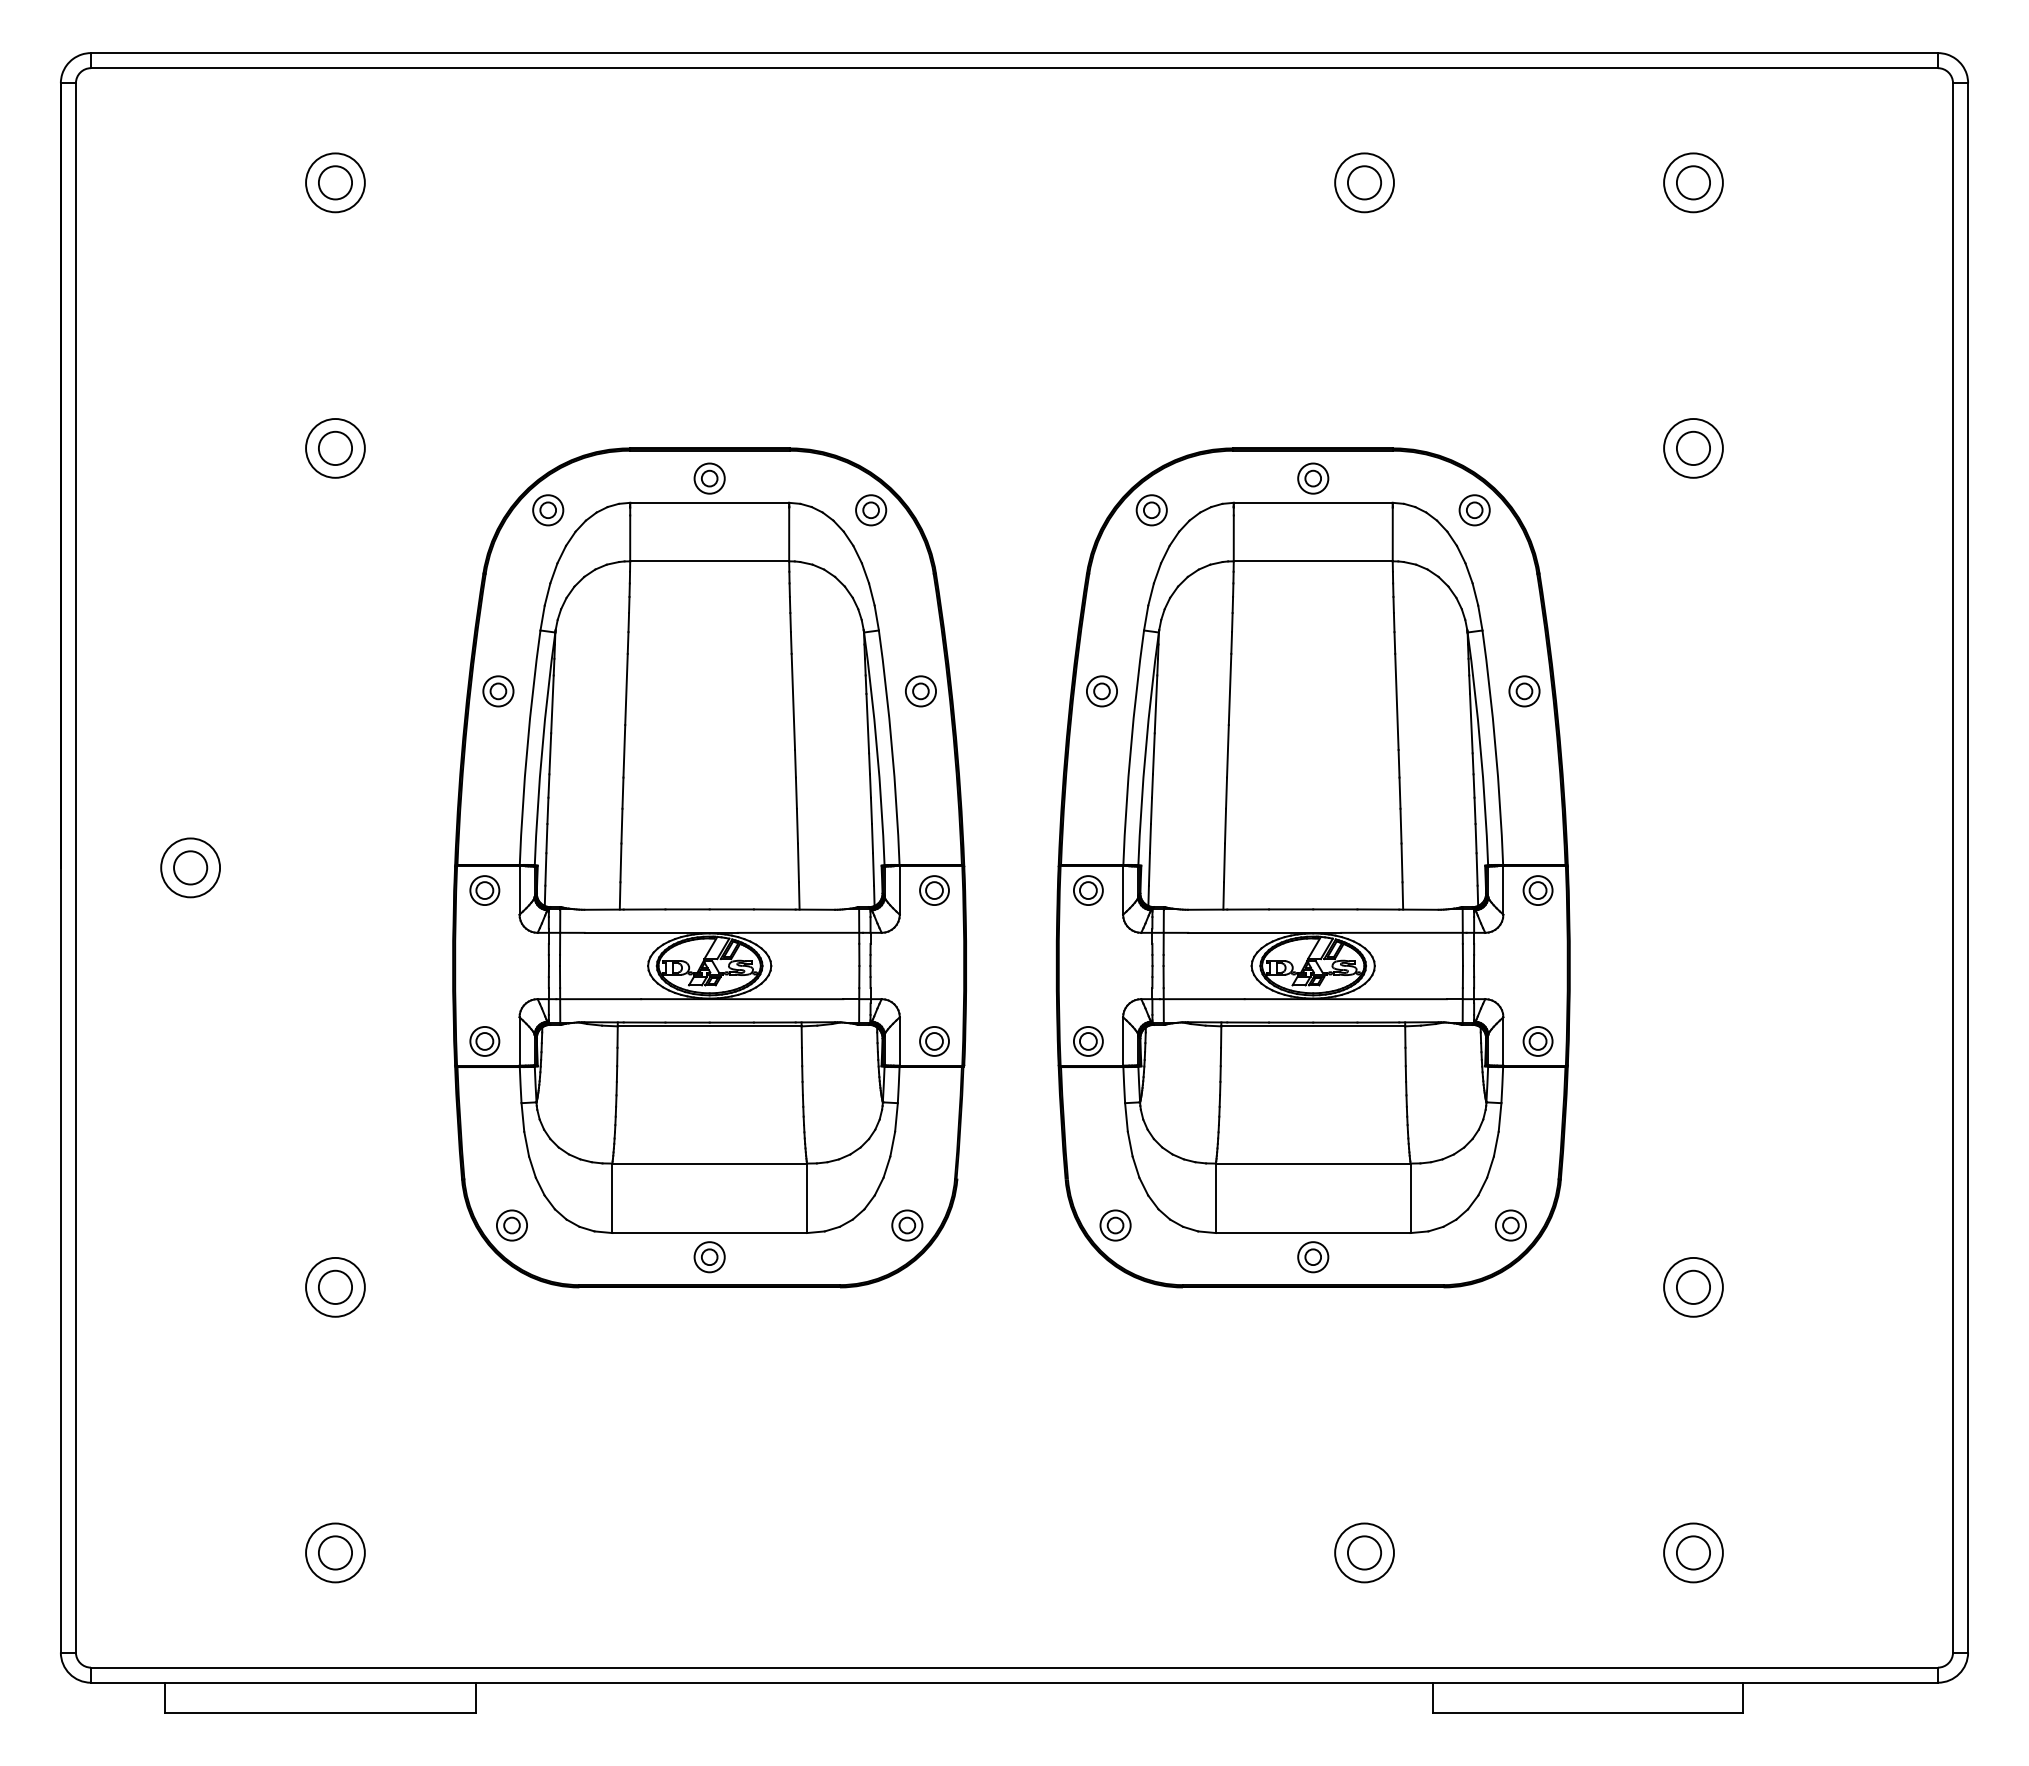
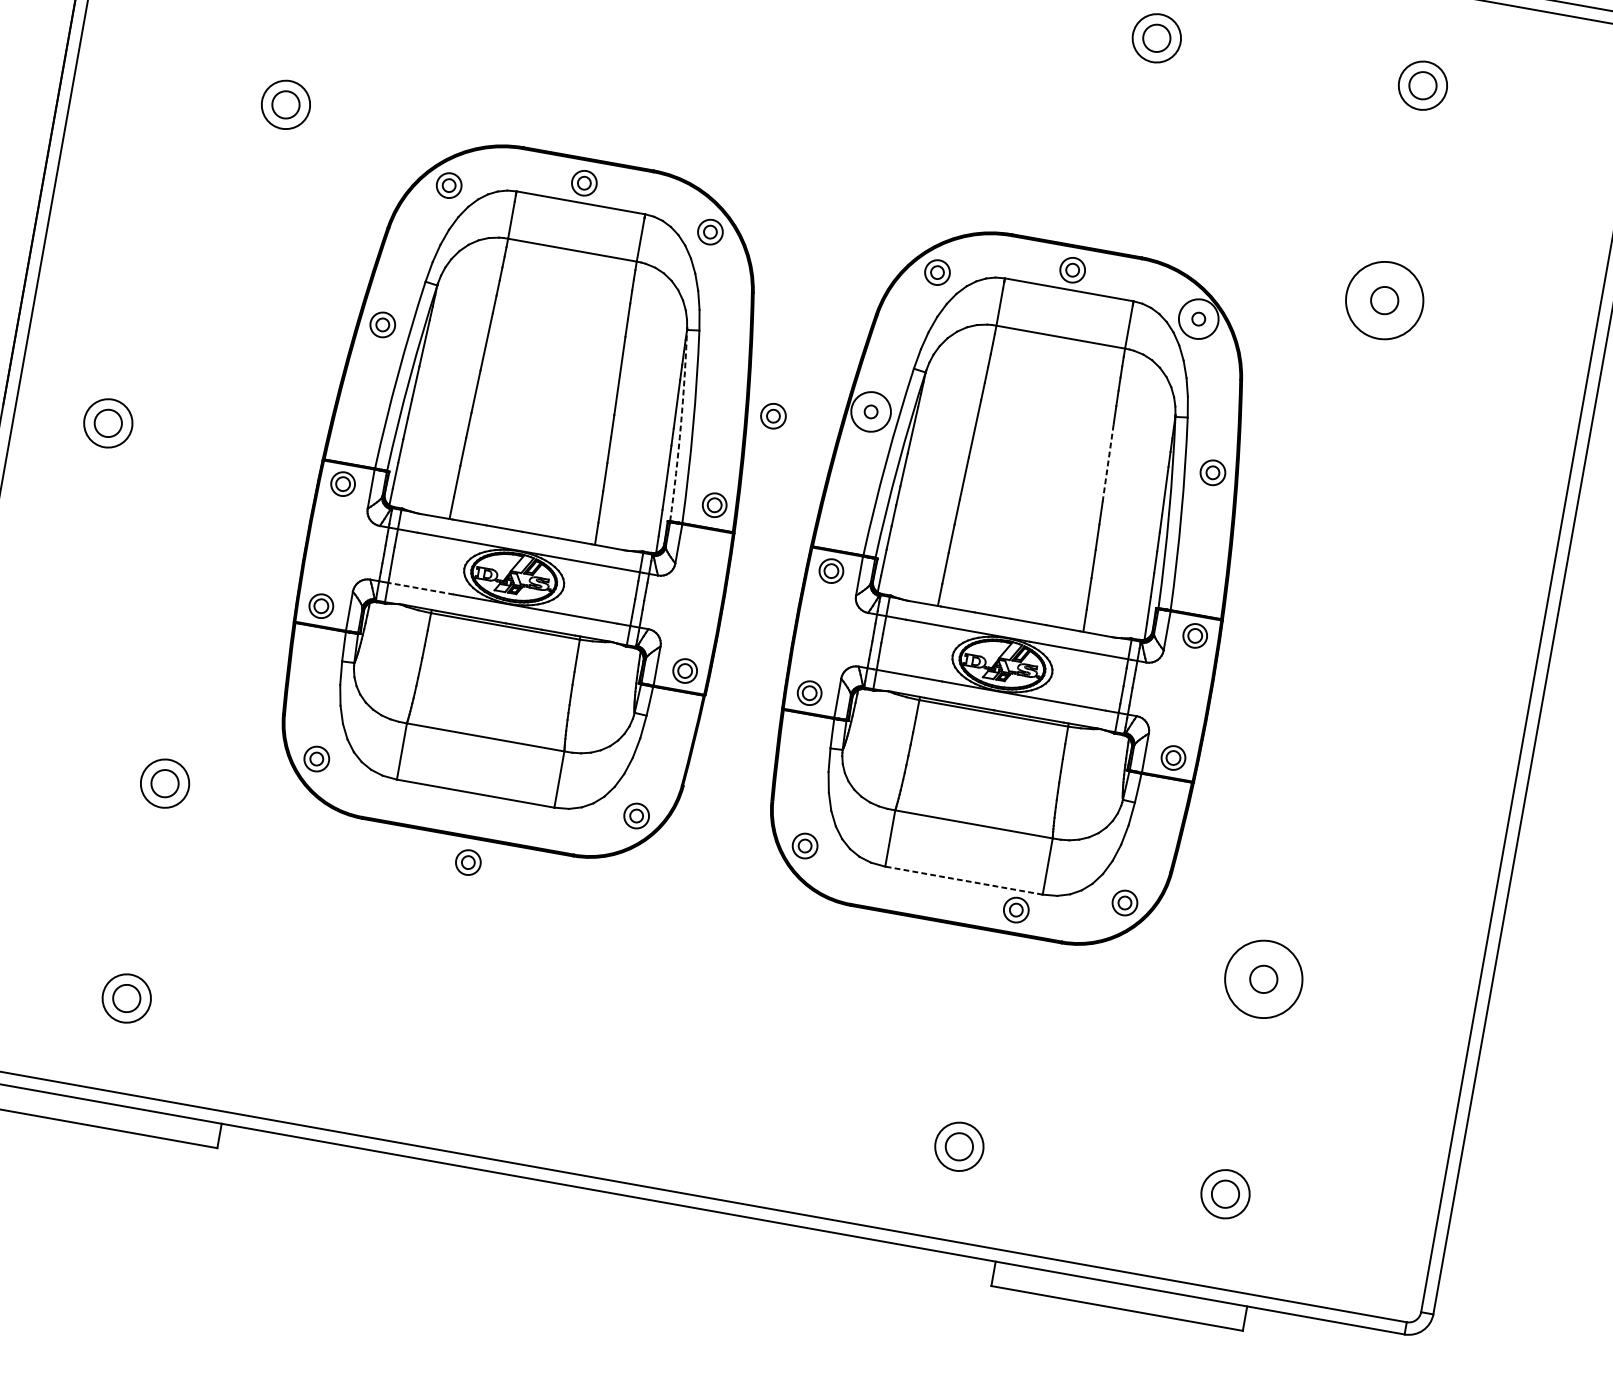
circle: (1693, 448) -> (1384, 300), size x1.6
circle: (1474, 510) -> (1198, 319), size x1.6
part: (920, 691) -> (773, 416), moved
circle: (1101, 691) -> (870, 411), size x1.6
line: (1396, 701) -> (1107, 462), solid -> dashed
arc: (877, 748) -> (681, 425), solid -> dashed
part: (934, 890) -> (714, 505), moved
line: (598, 999) -> (419, 588), solid -> dashed
line: (1312, 1233) -> (963, 880), solid -> dashed
part: (709, 1257) -> (468, 862), moved
part: (1313, 1257) -> (1016, 910), moved
circle: (1693, 1286) -> (1263, 978), size x1.6

